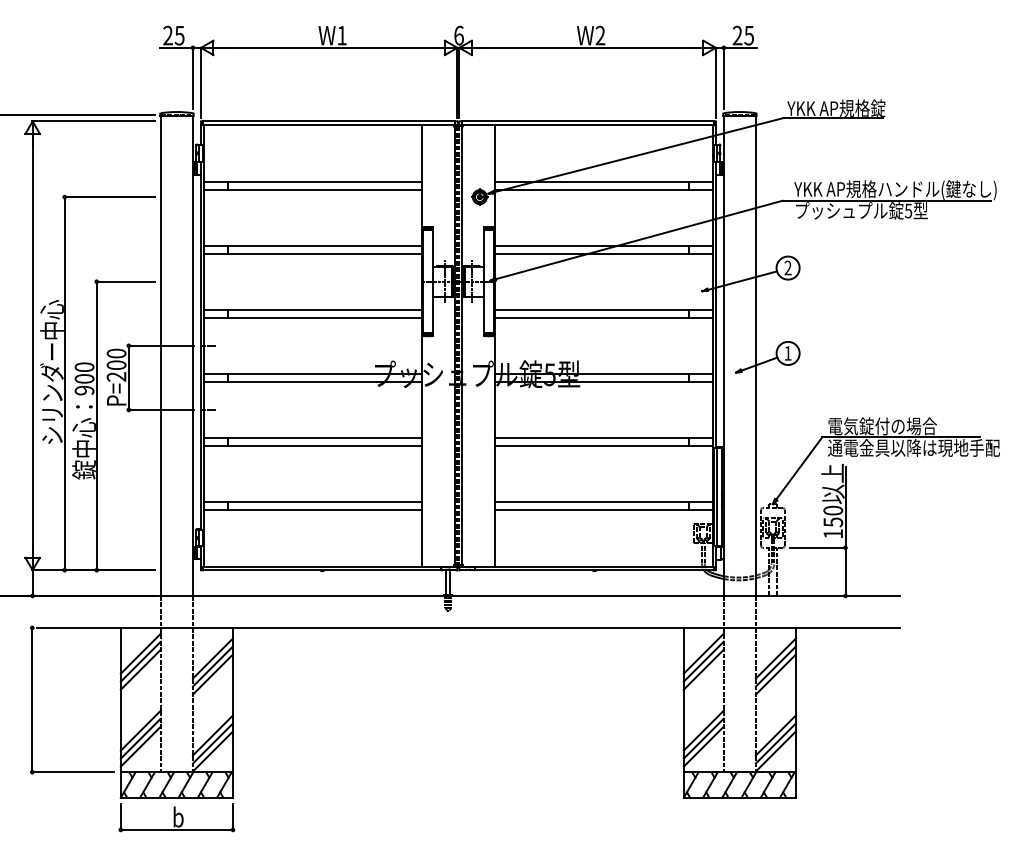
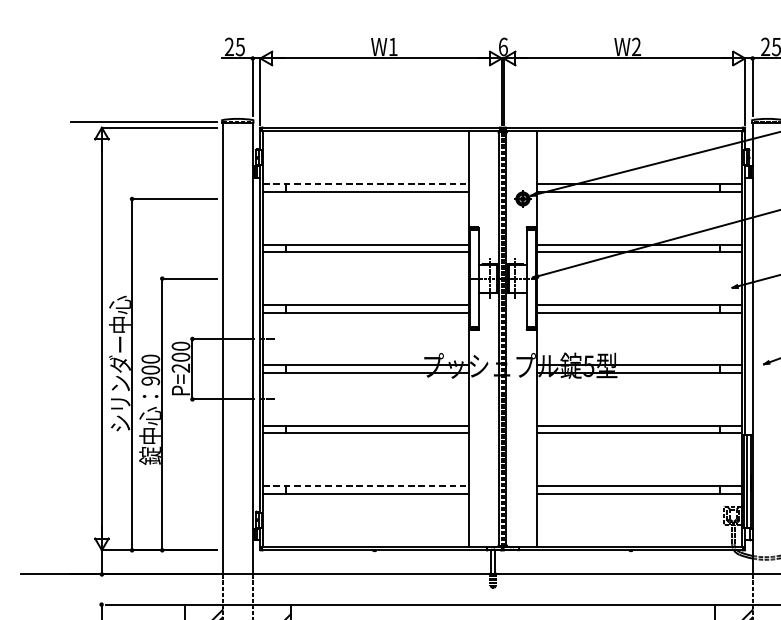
line: (313, 181) -> (366, 184), solid -> dashed
line: (313, 502) -> (366, 486), solid -> dashed

